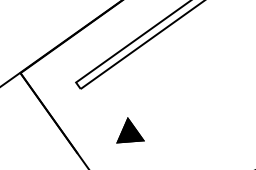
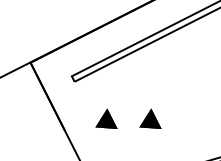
part: (185, 121) -> (150, 118), added

